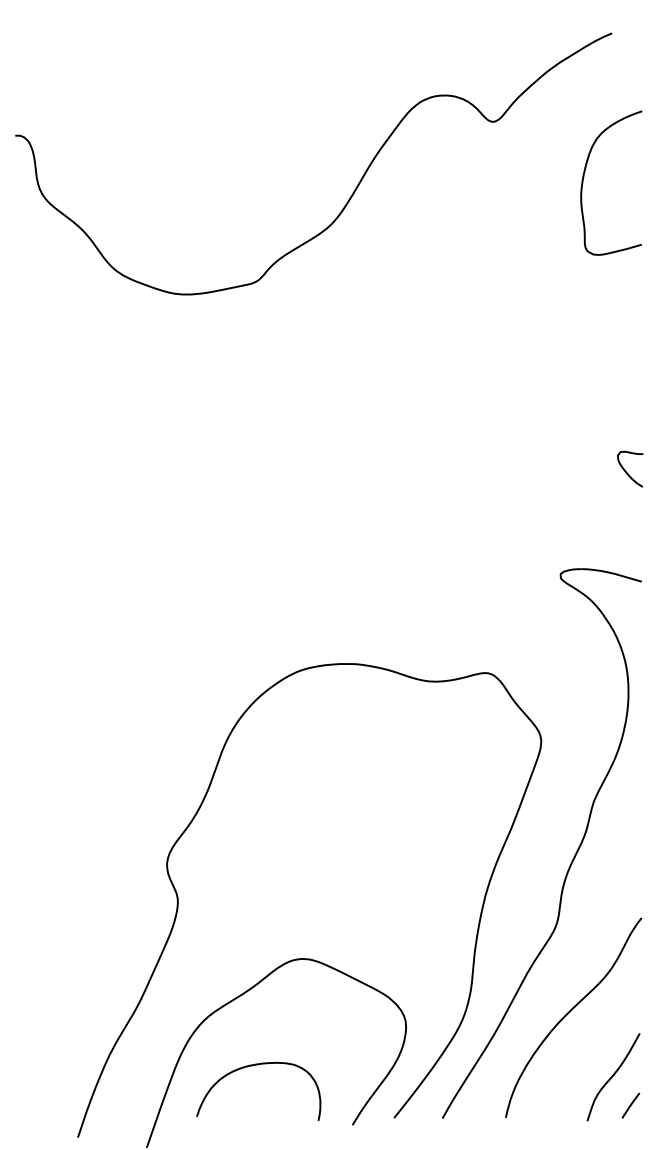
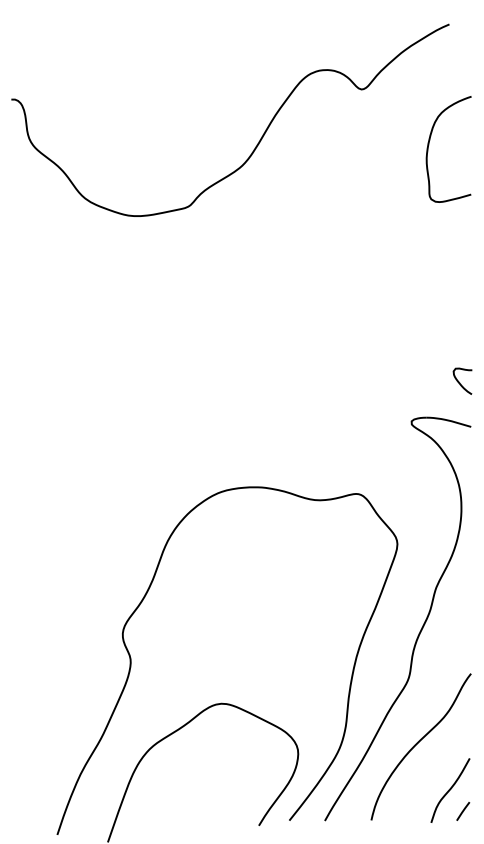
curve: (584, 177) -> (429, 145), moved
curve: (627, 470) -> (460, 382), moved
curve: (256, 1066) -> (188, 782), removed

